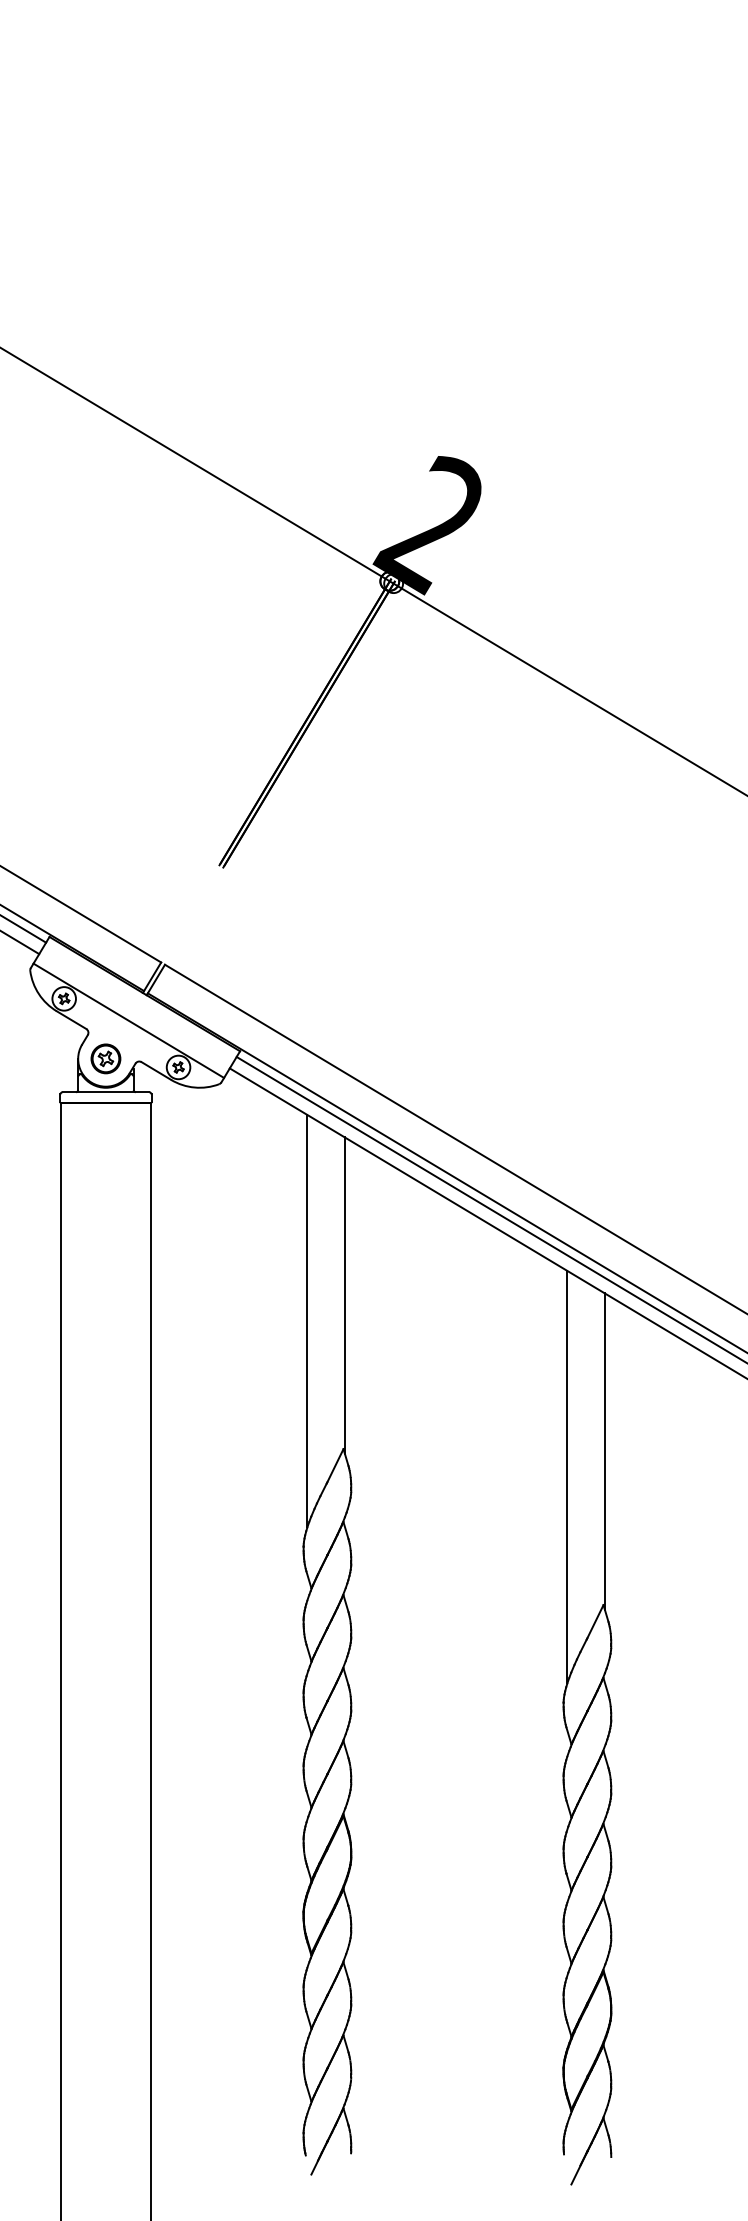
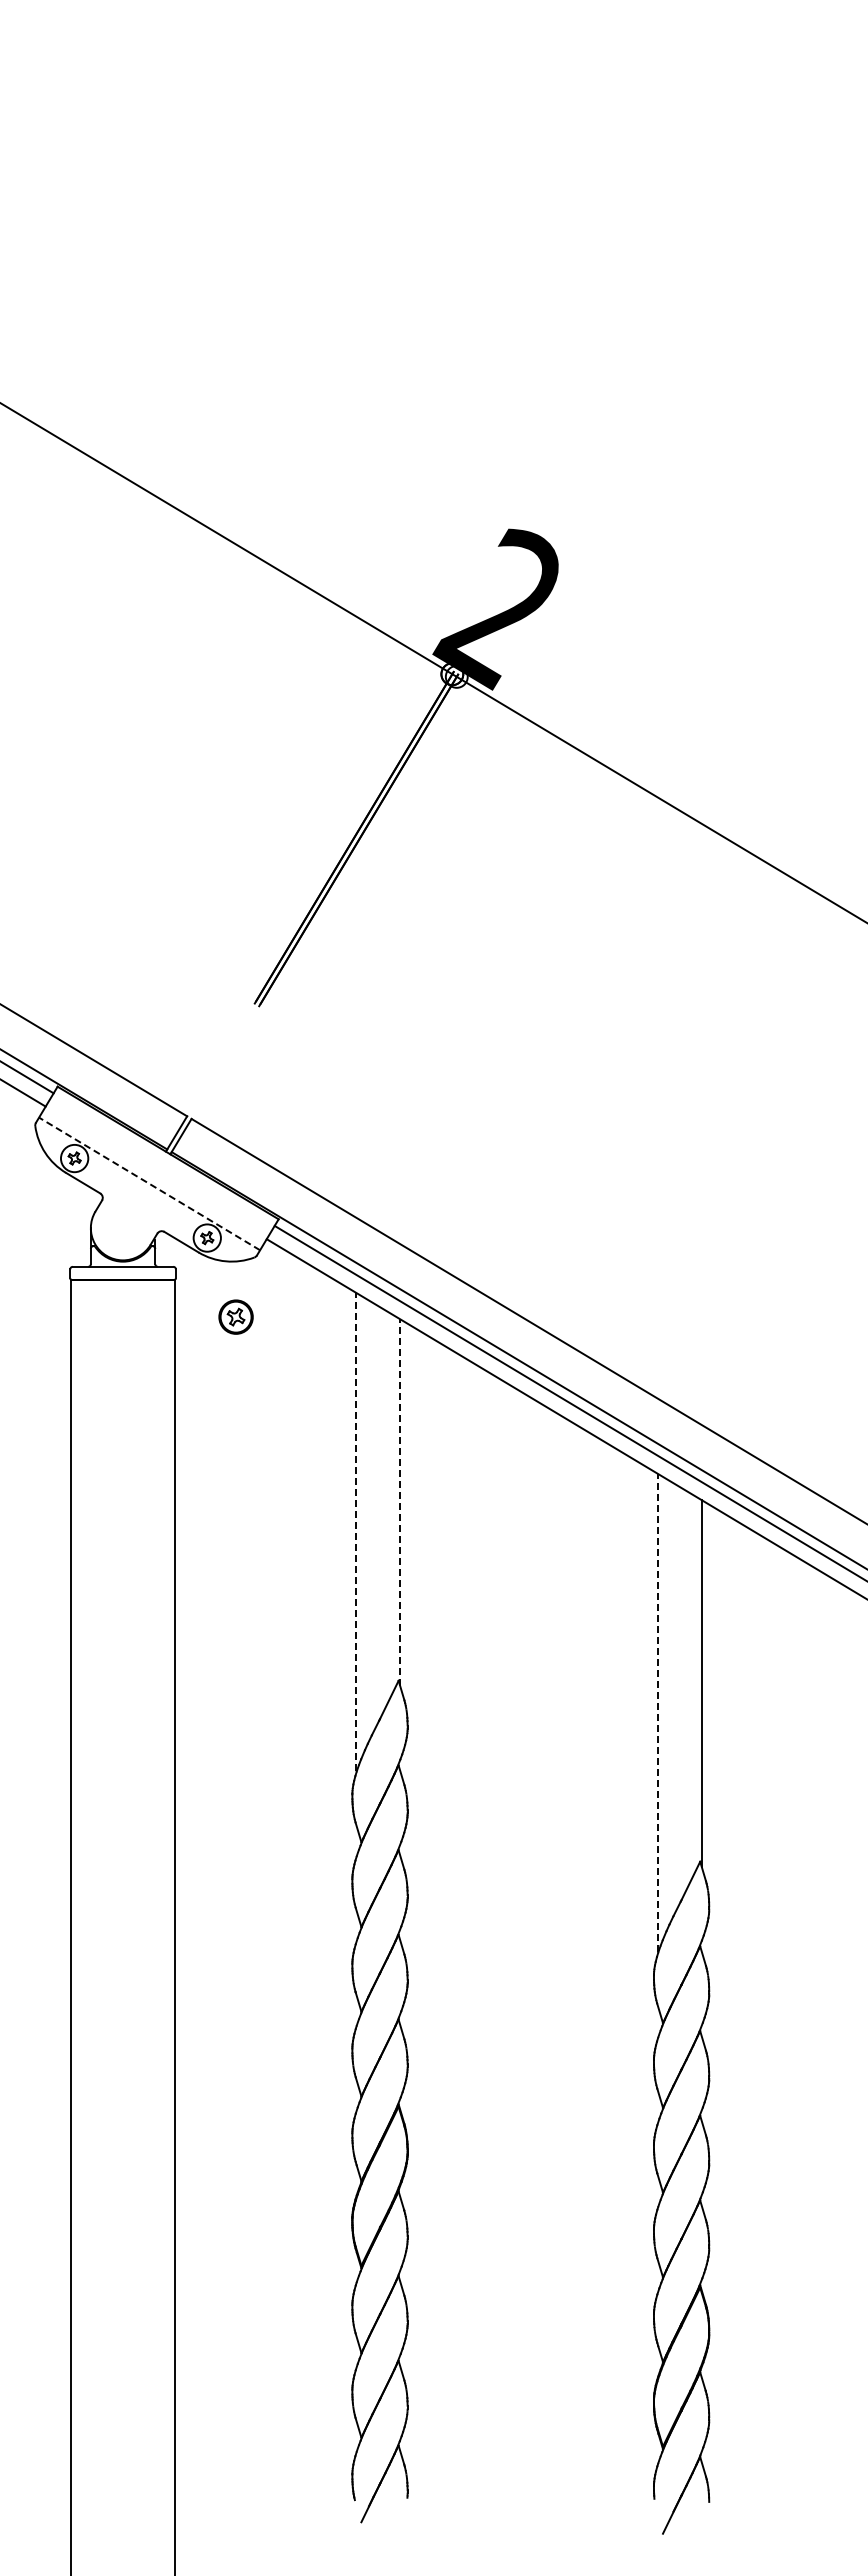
line: (128, 1020) -> (149, 1183), solid -> dashed
part: (105, 1058) -> (235, 1316), moved
line: (345, 1295) -> (400, 1502), solid -> dashed
line: (307, 1320) -> (356, 1531), solid -> dashed
line: (566, 1476) -> (657, 1712), solid -> dashed

